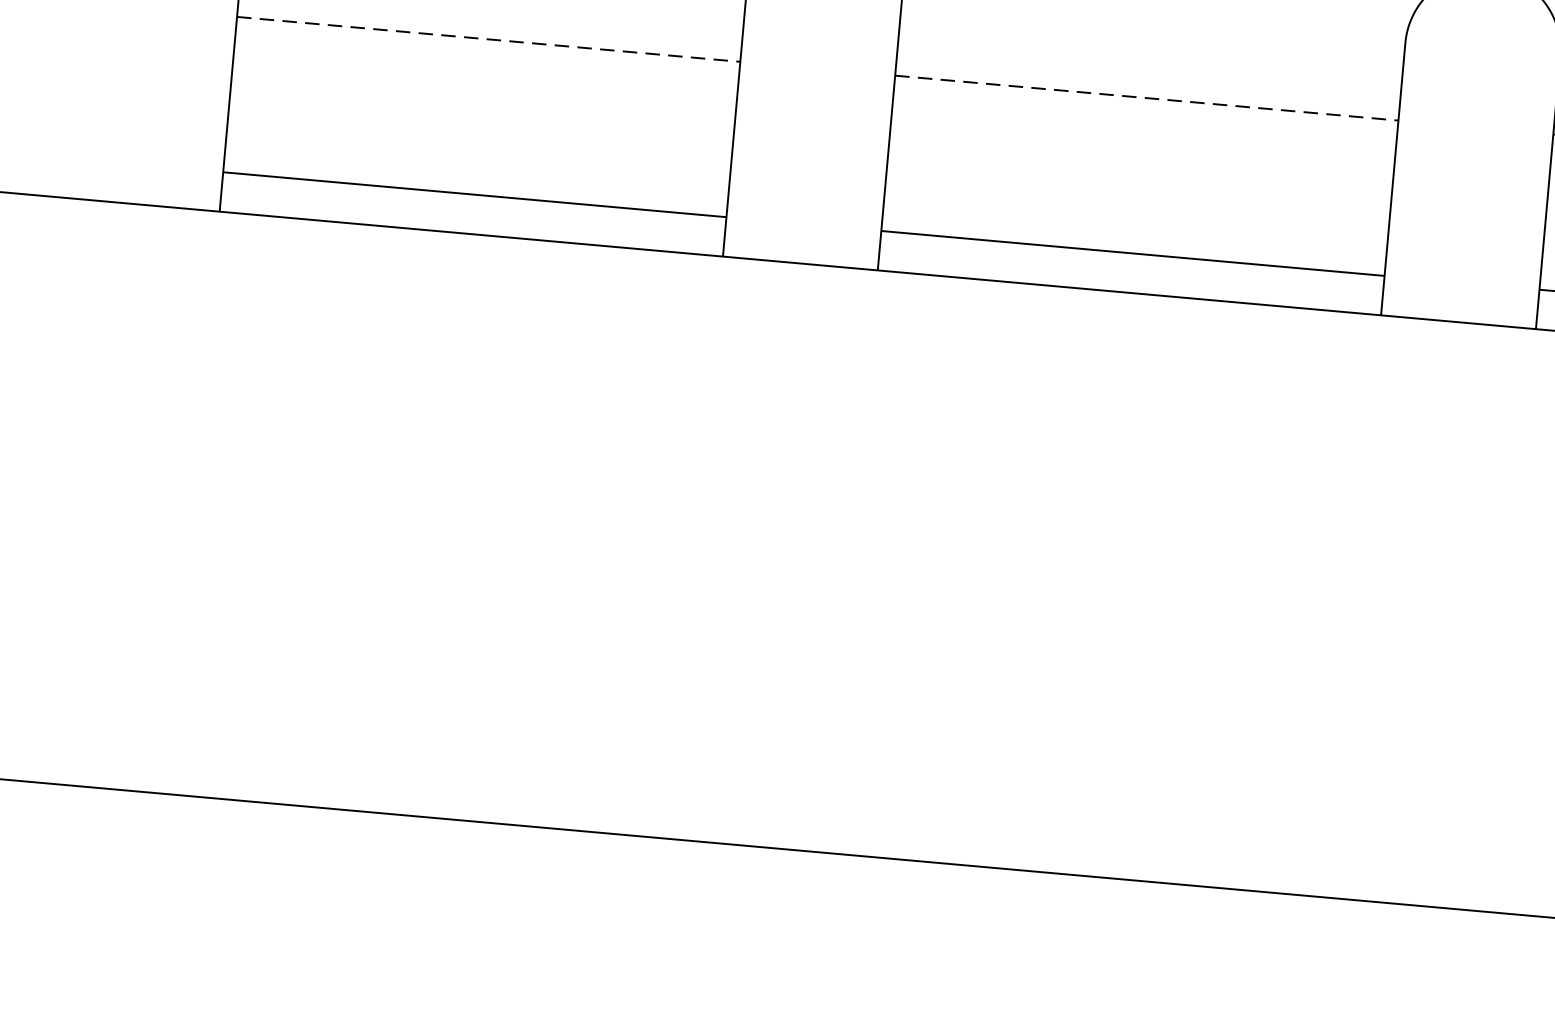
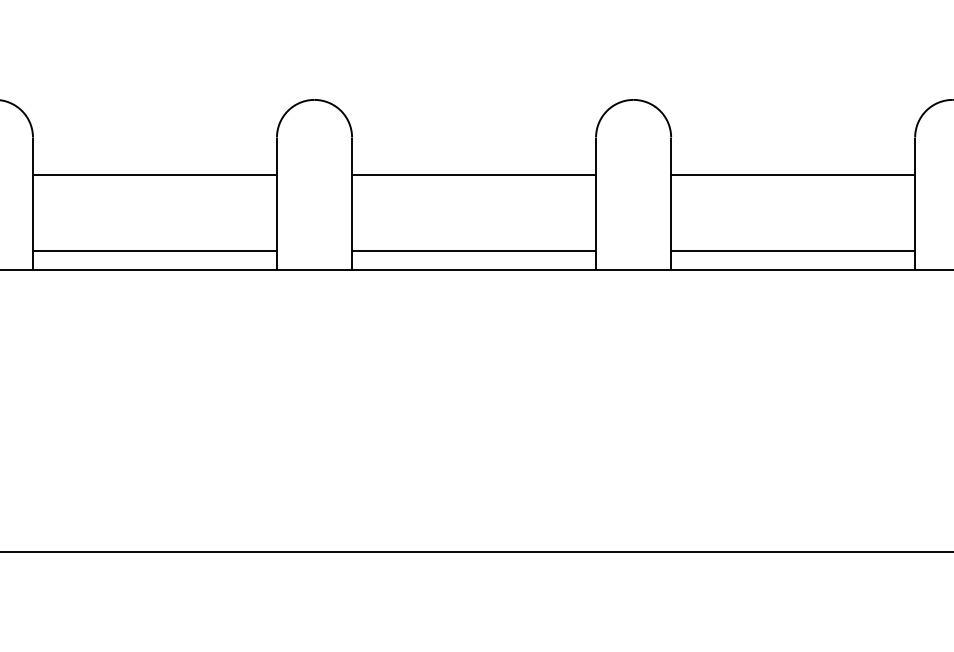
line: (487, 39) -> (154, 175), dashed -> solid
line: (1147, 98) -> (474, 175), dashed -> solid

